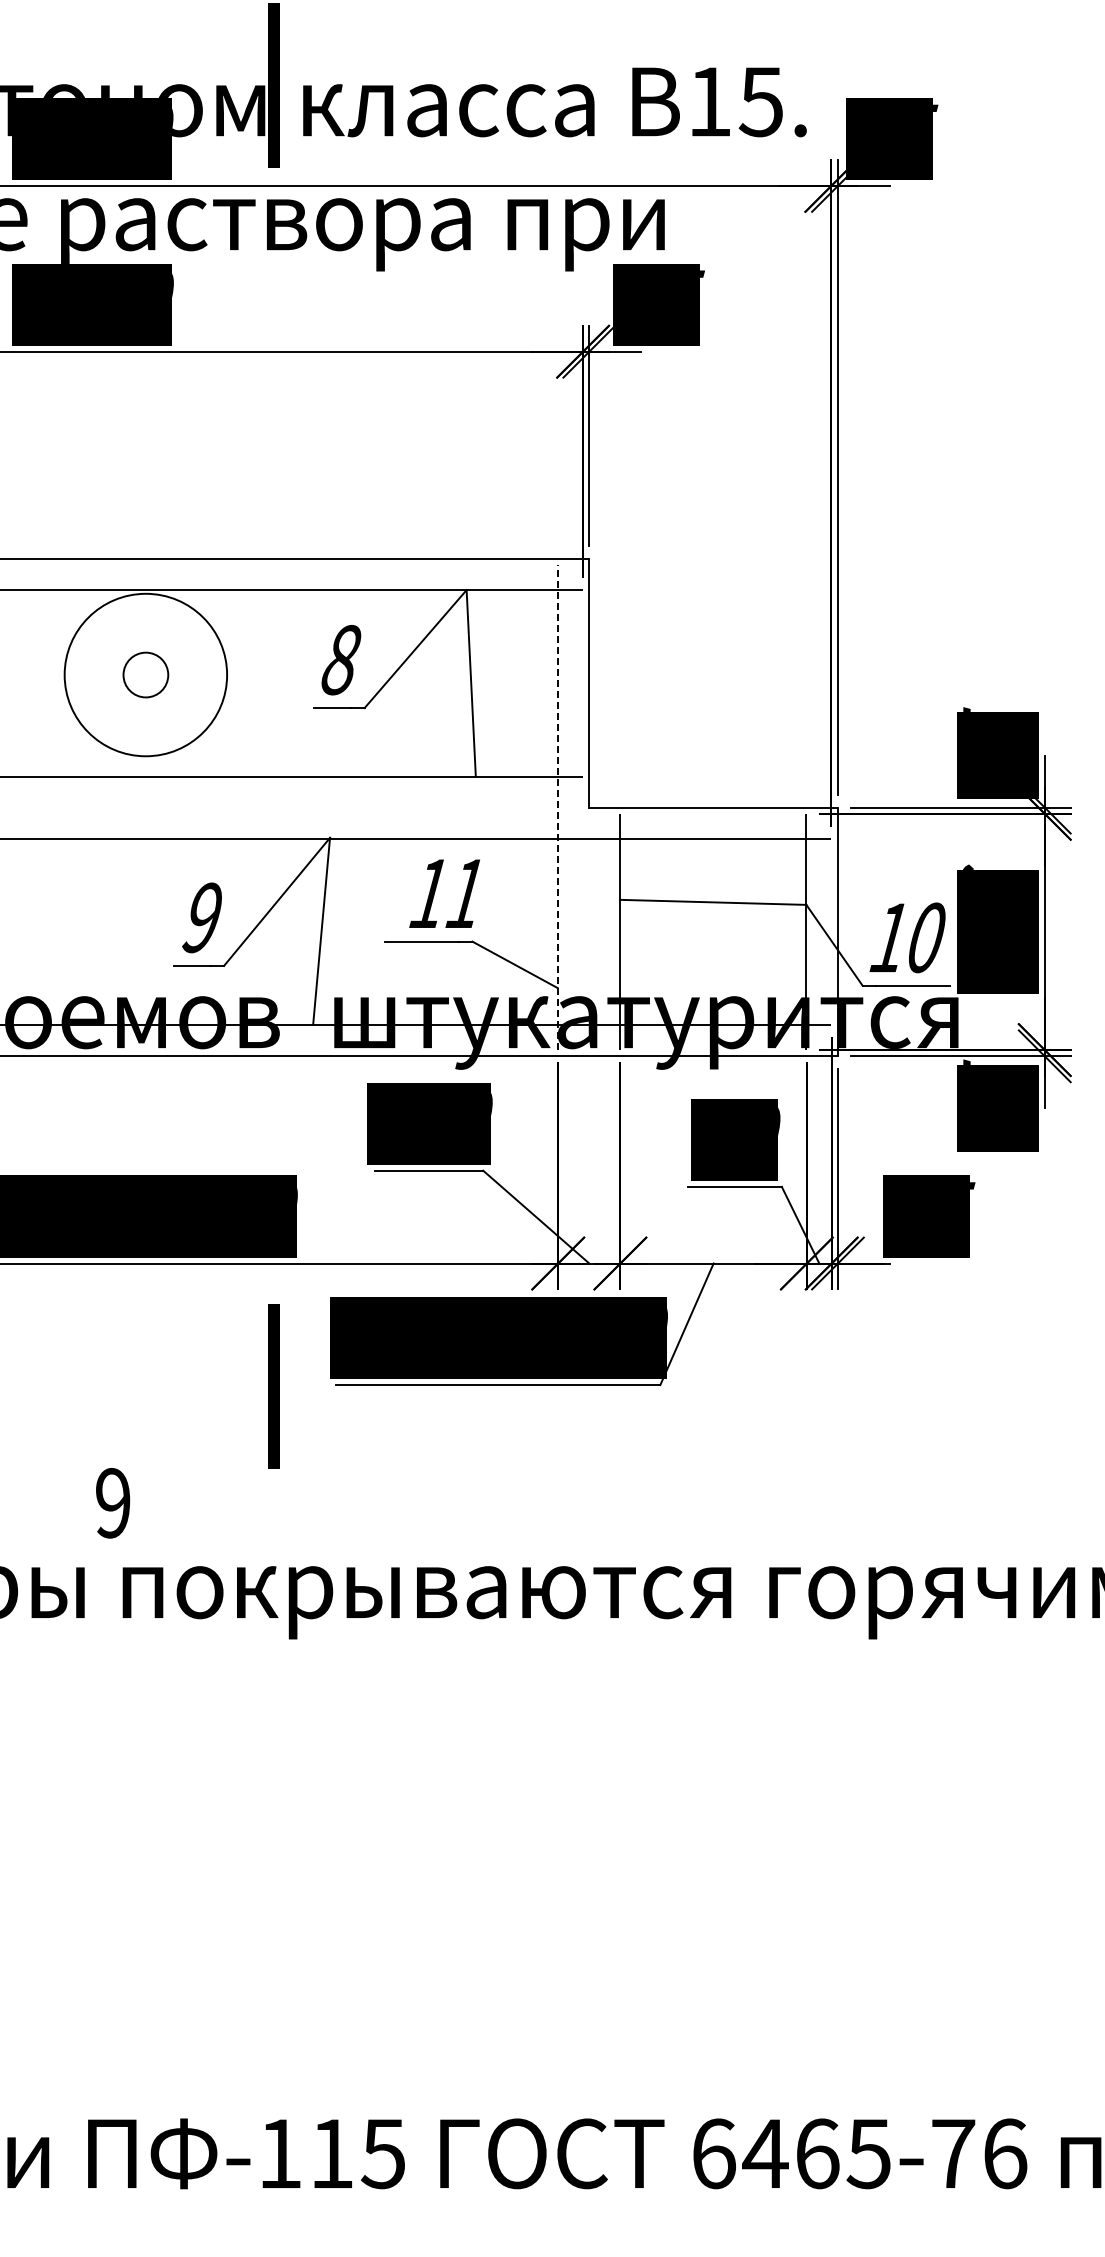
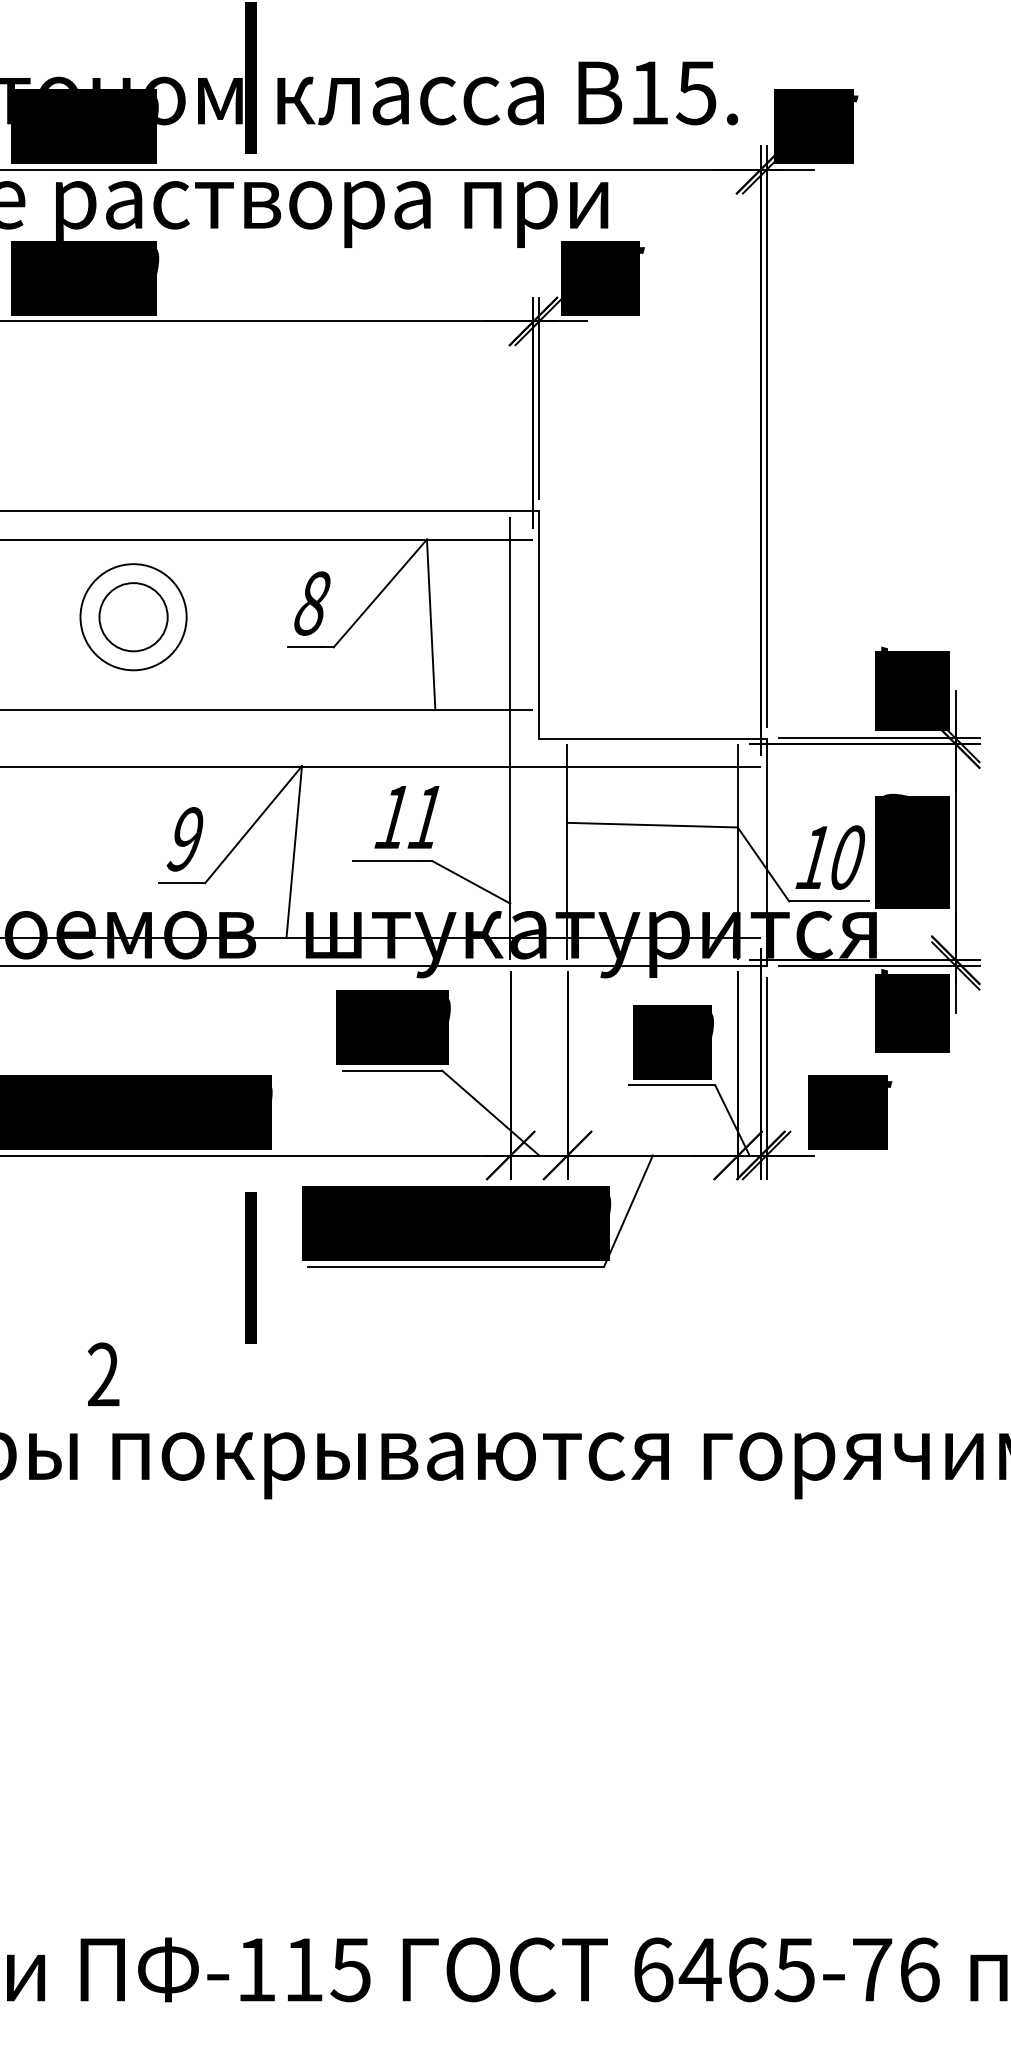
circle: (145, 674) -> (133, 616), size x1.67
circle: (145, 675) -> (133, 617), size x0.71
line: (557, 807) -> (510, 738), dashed -> solid
text: (976, 866) -> (893, 792), 336 -> 570
text: (113, 1503) -> (103, 1375), 9 -> 2

